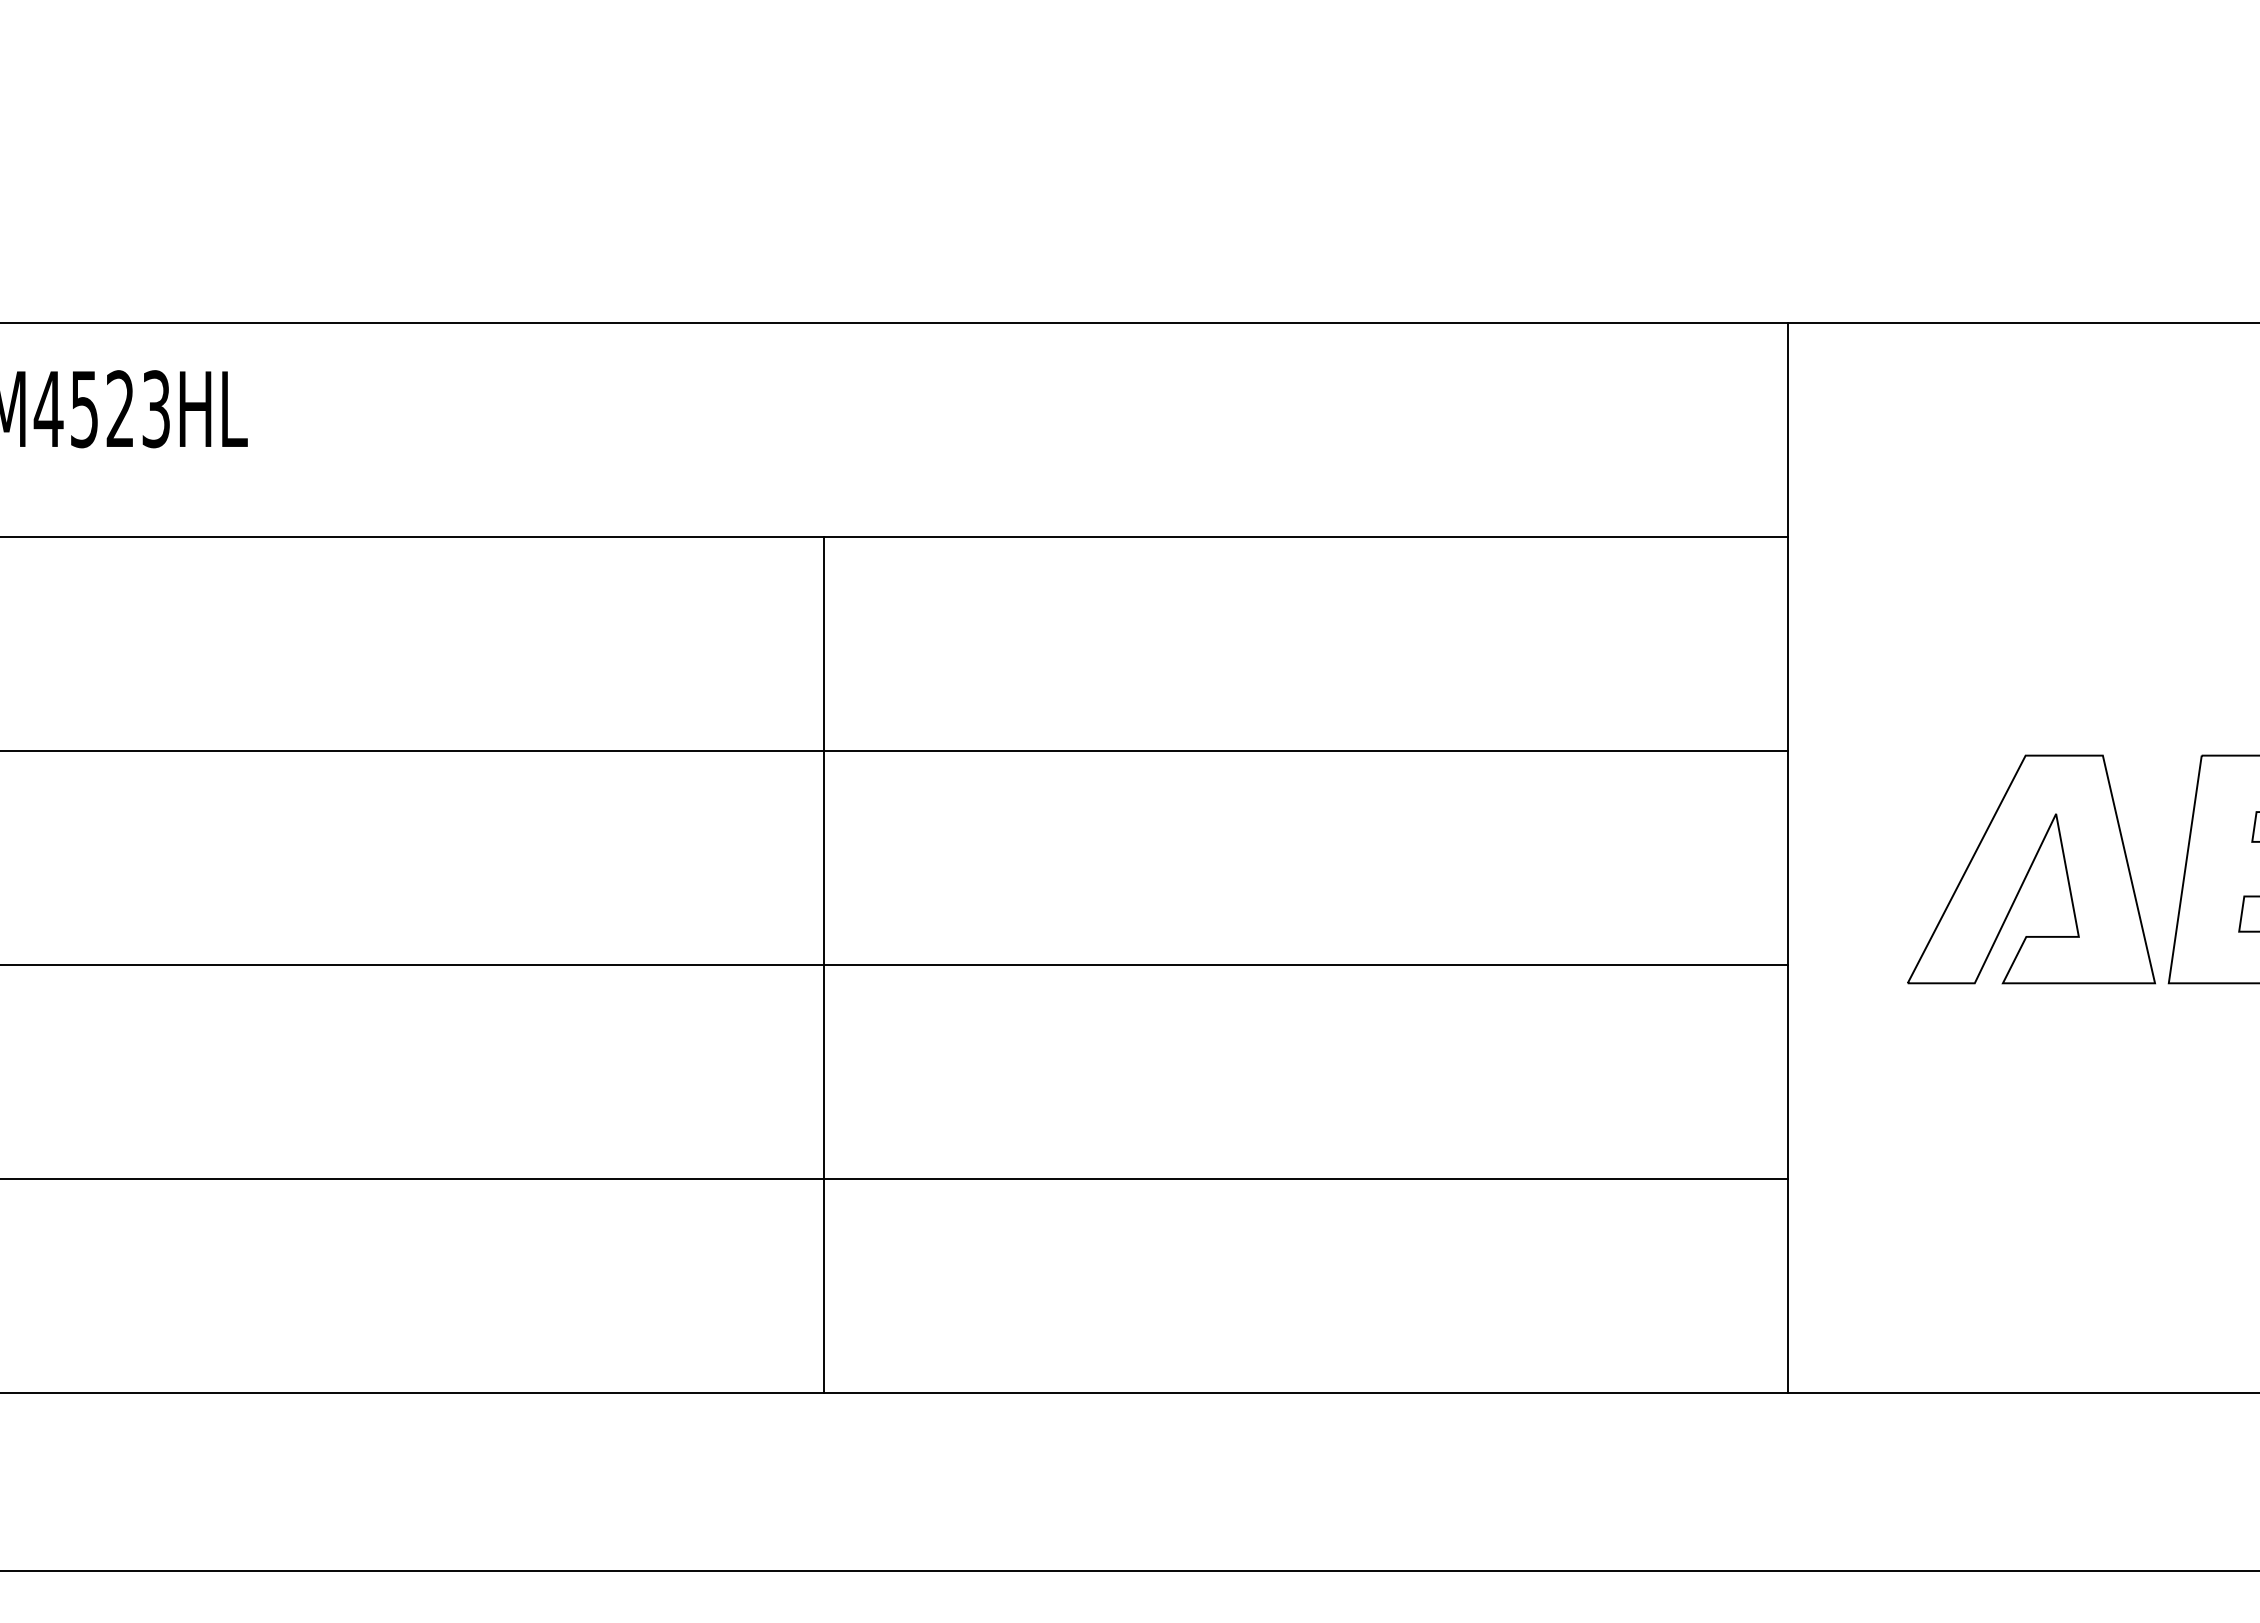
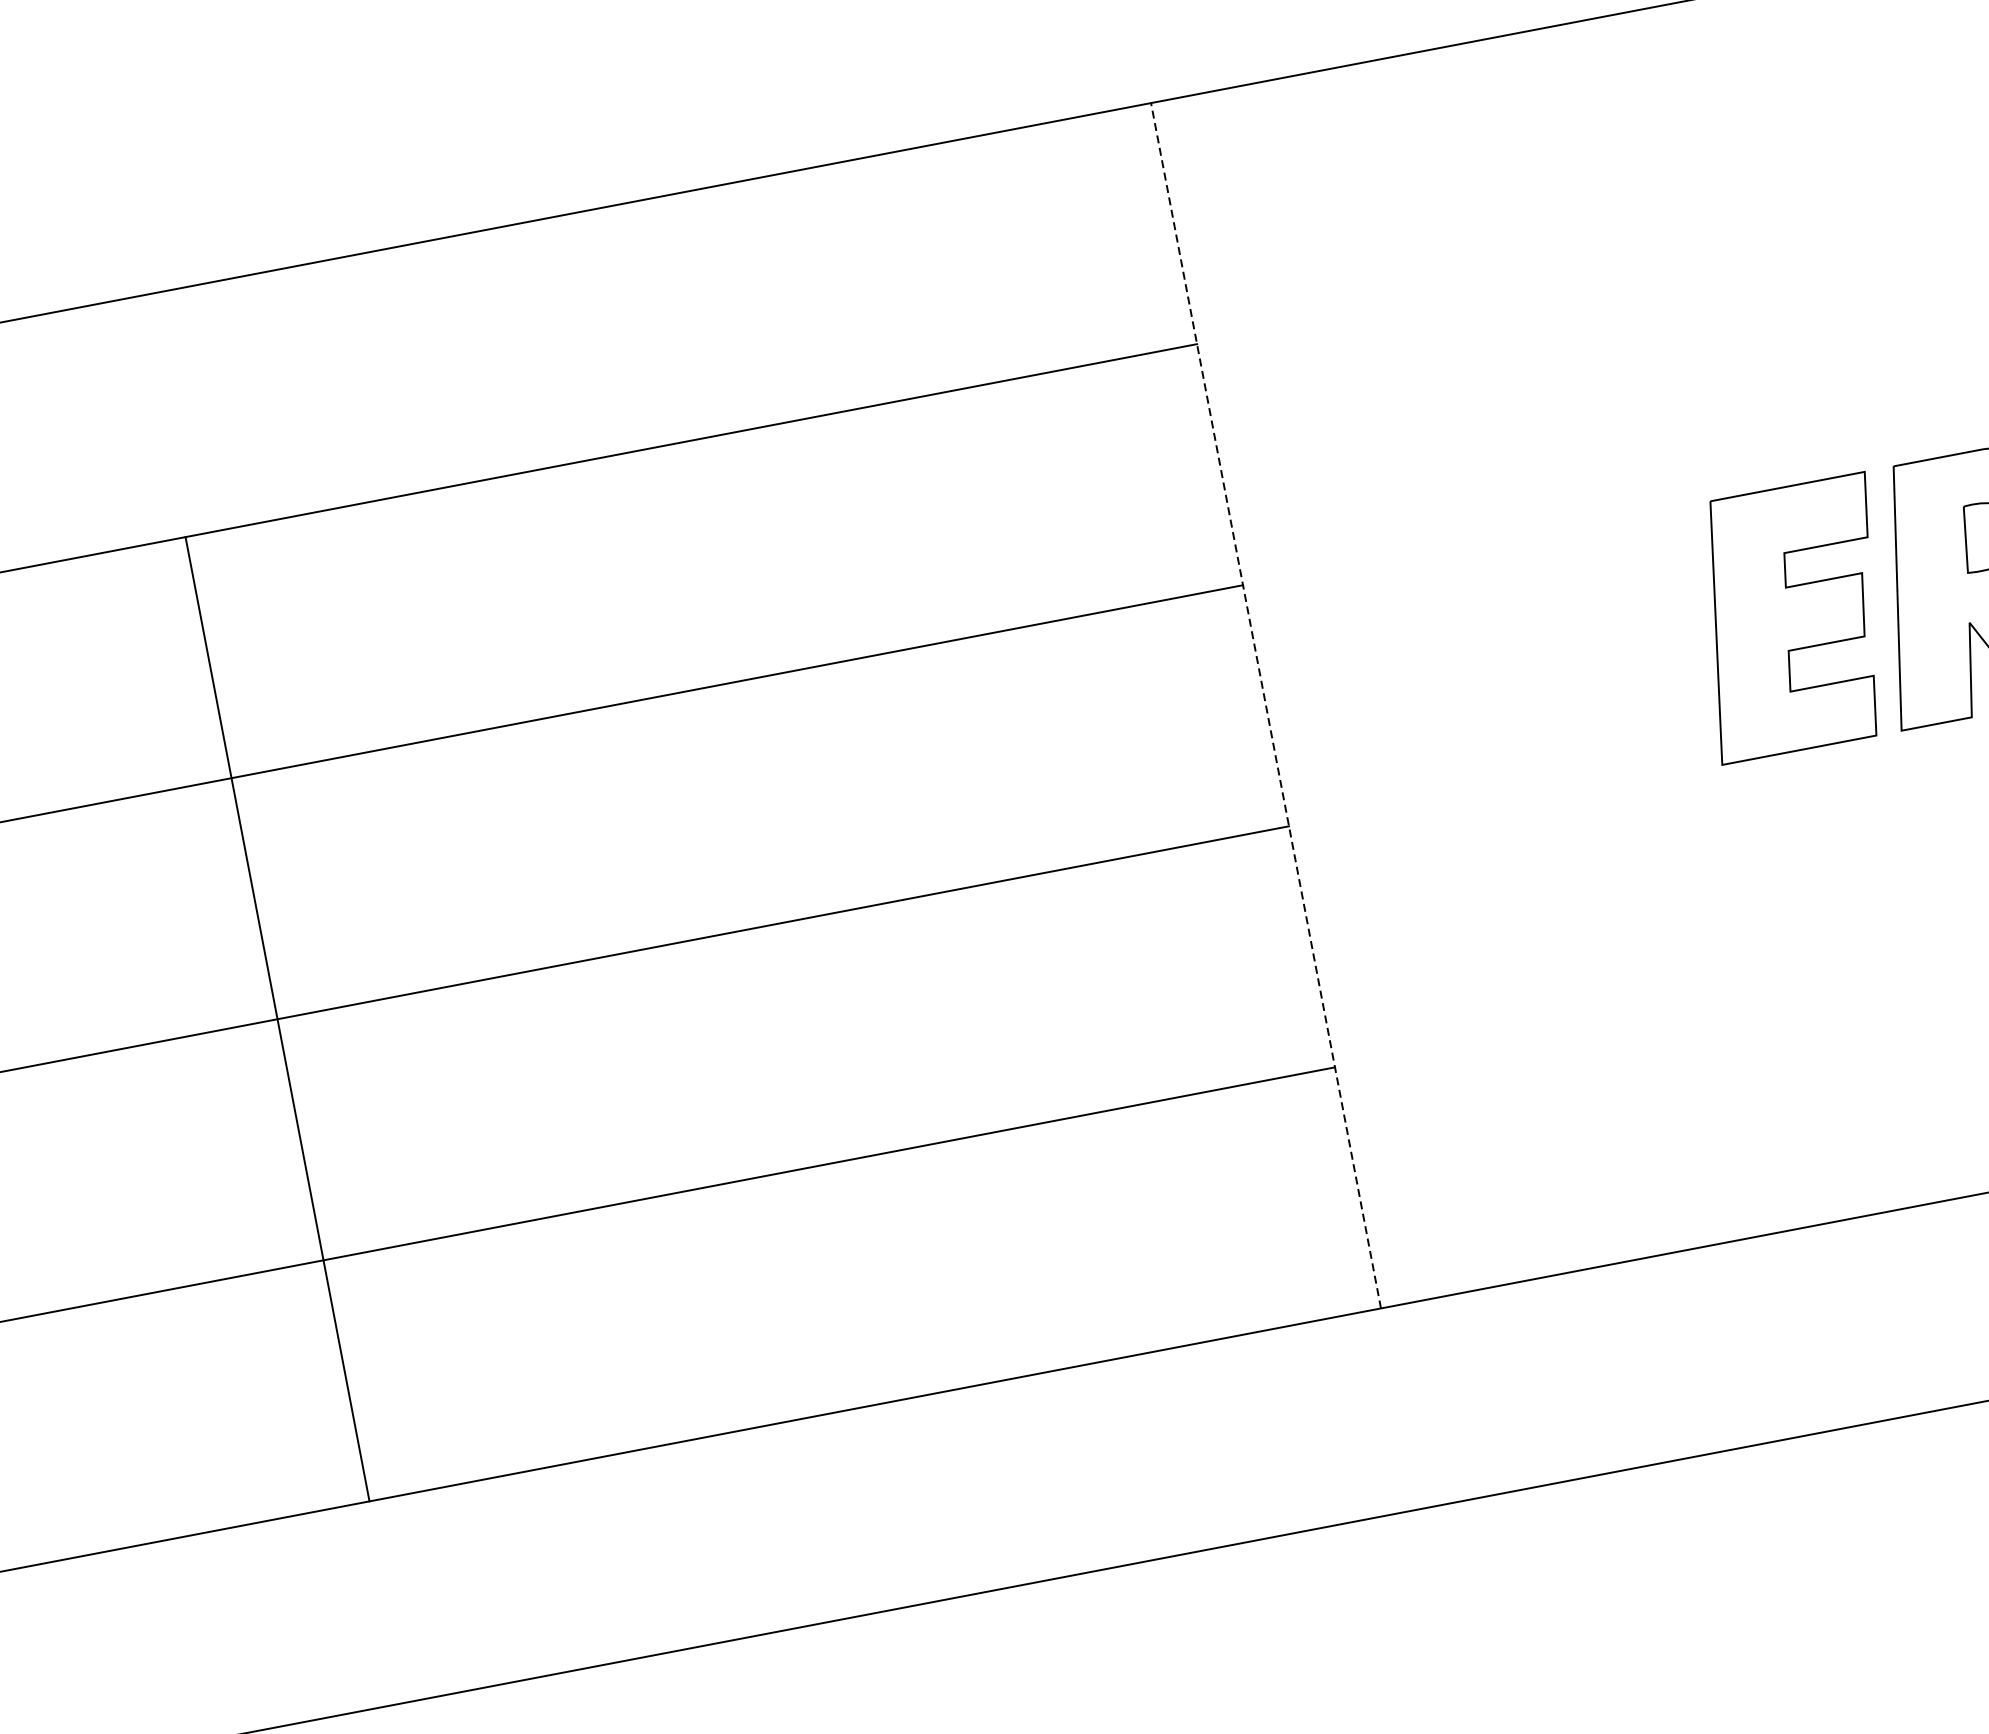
line: (1787, 858) -> (1265, 706), solid -> dashed
part: (2031, 869) -> (1543, 666), removed
line: (824, 964) -> (277, 1018), moved

